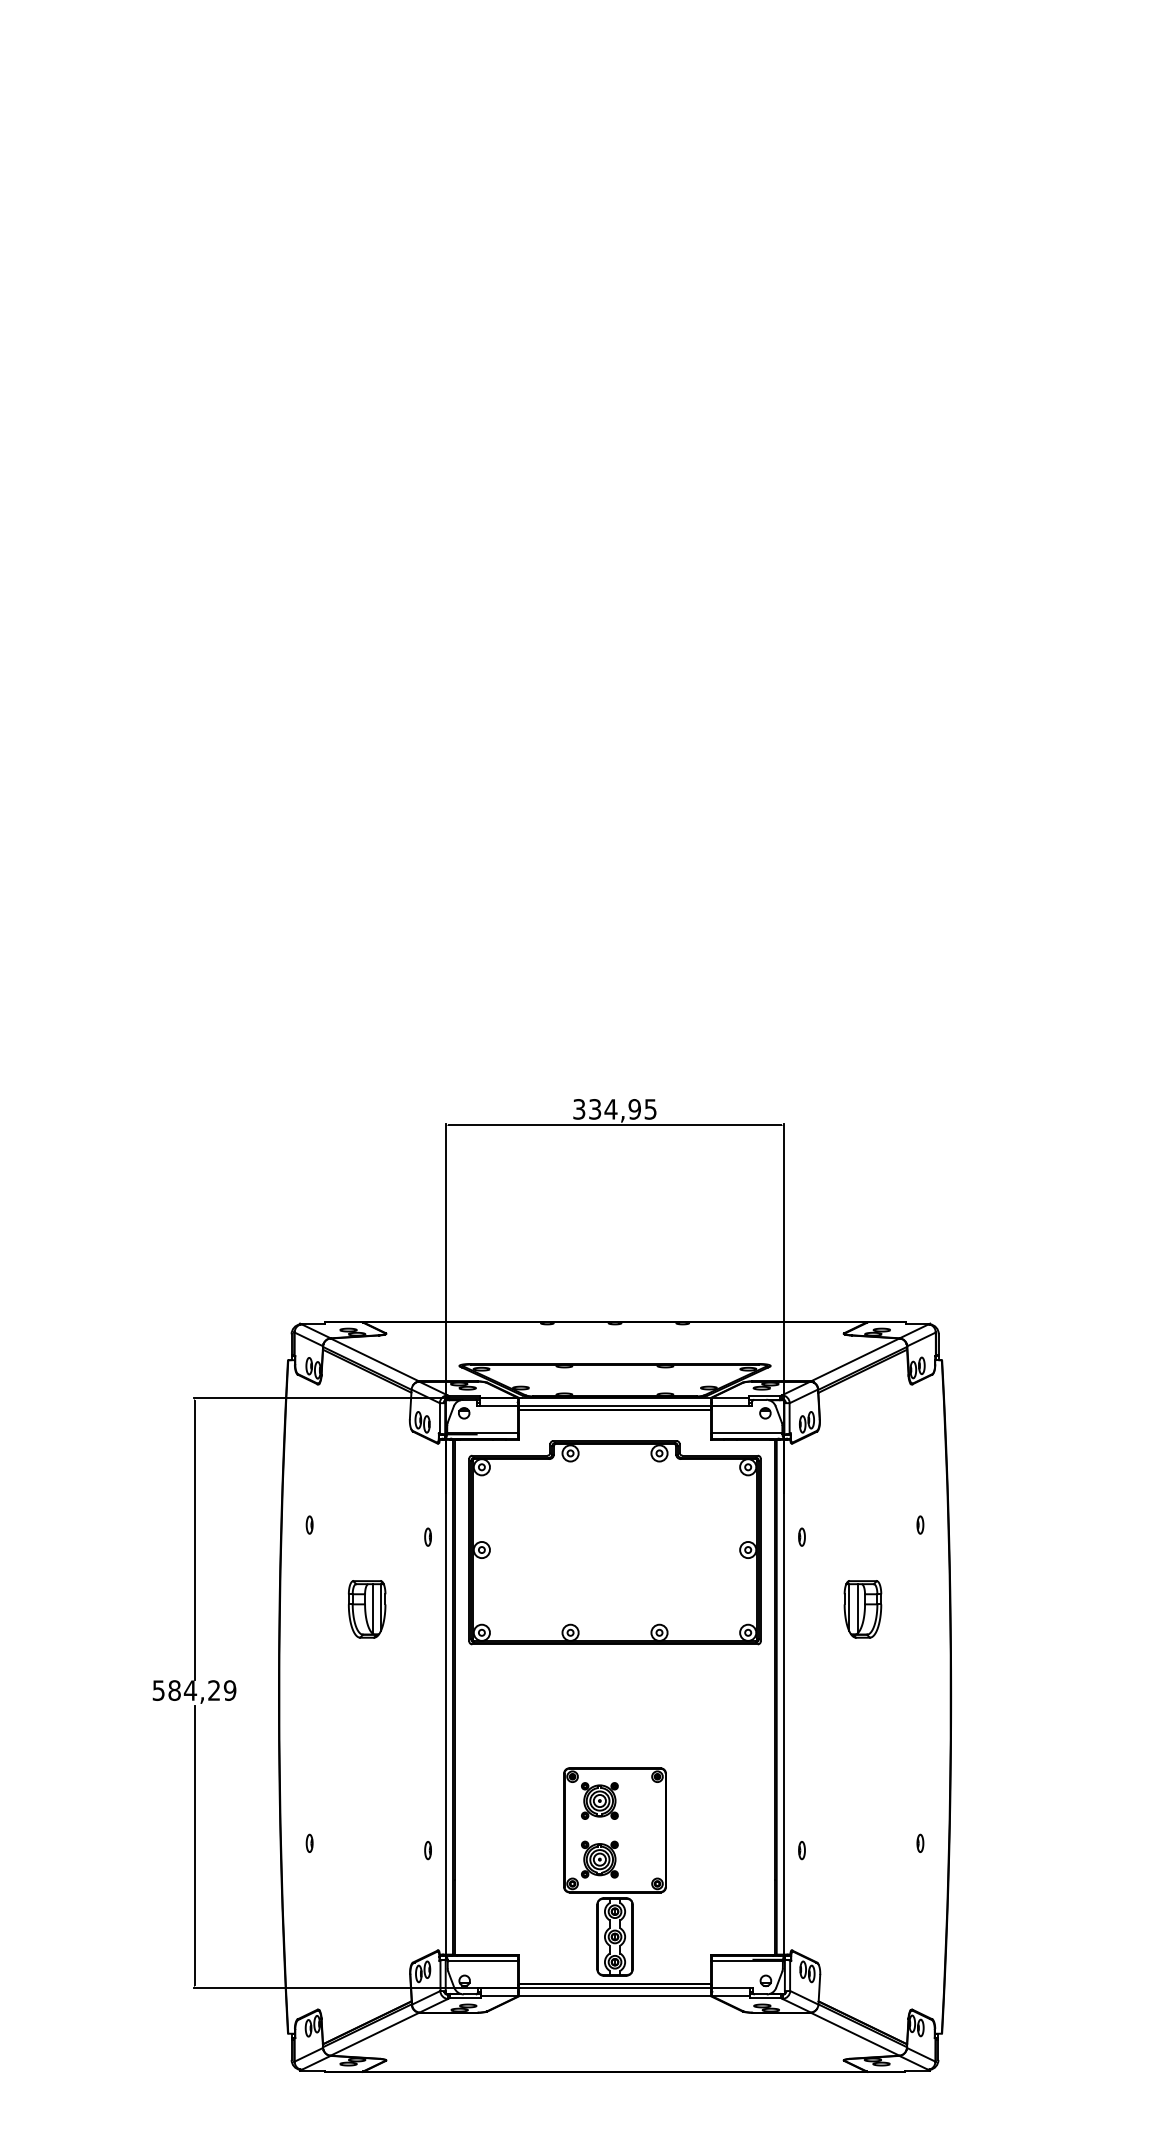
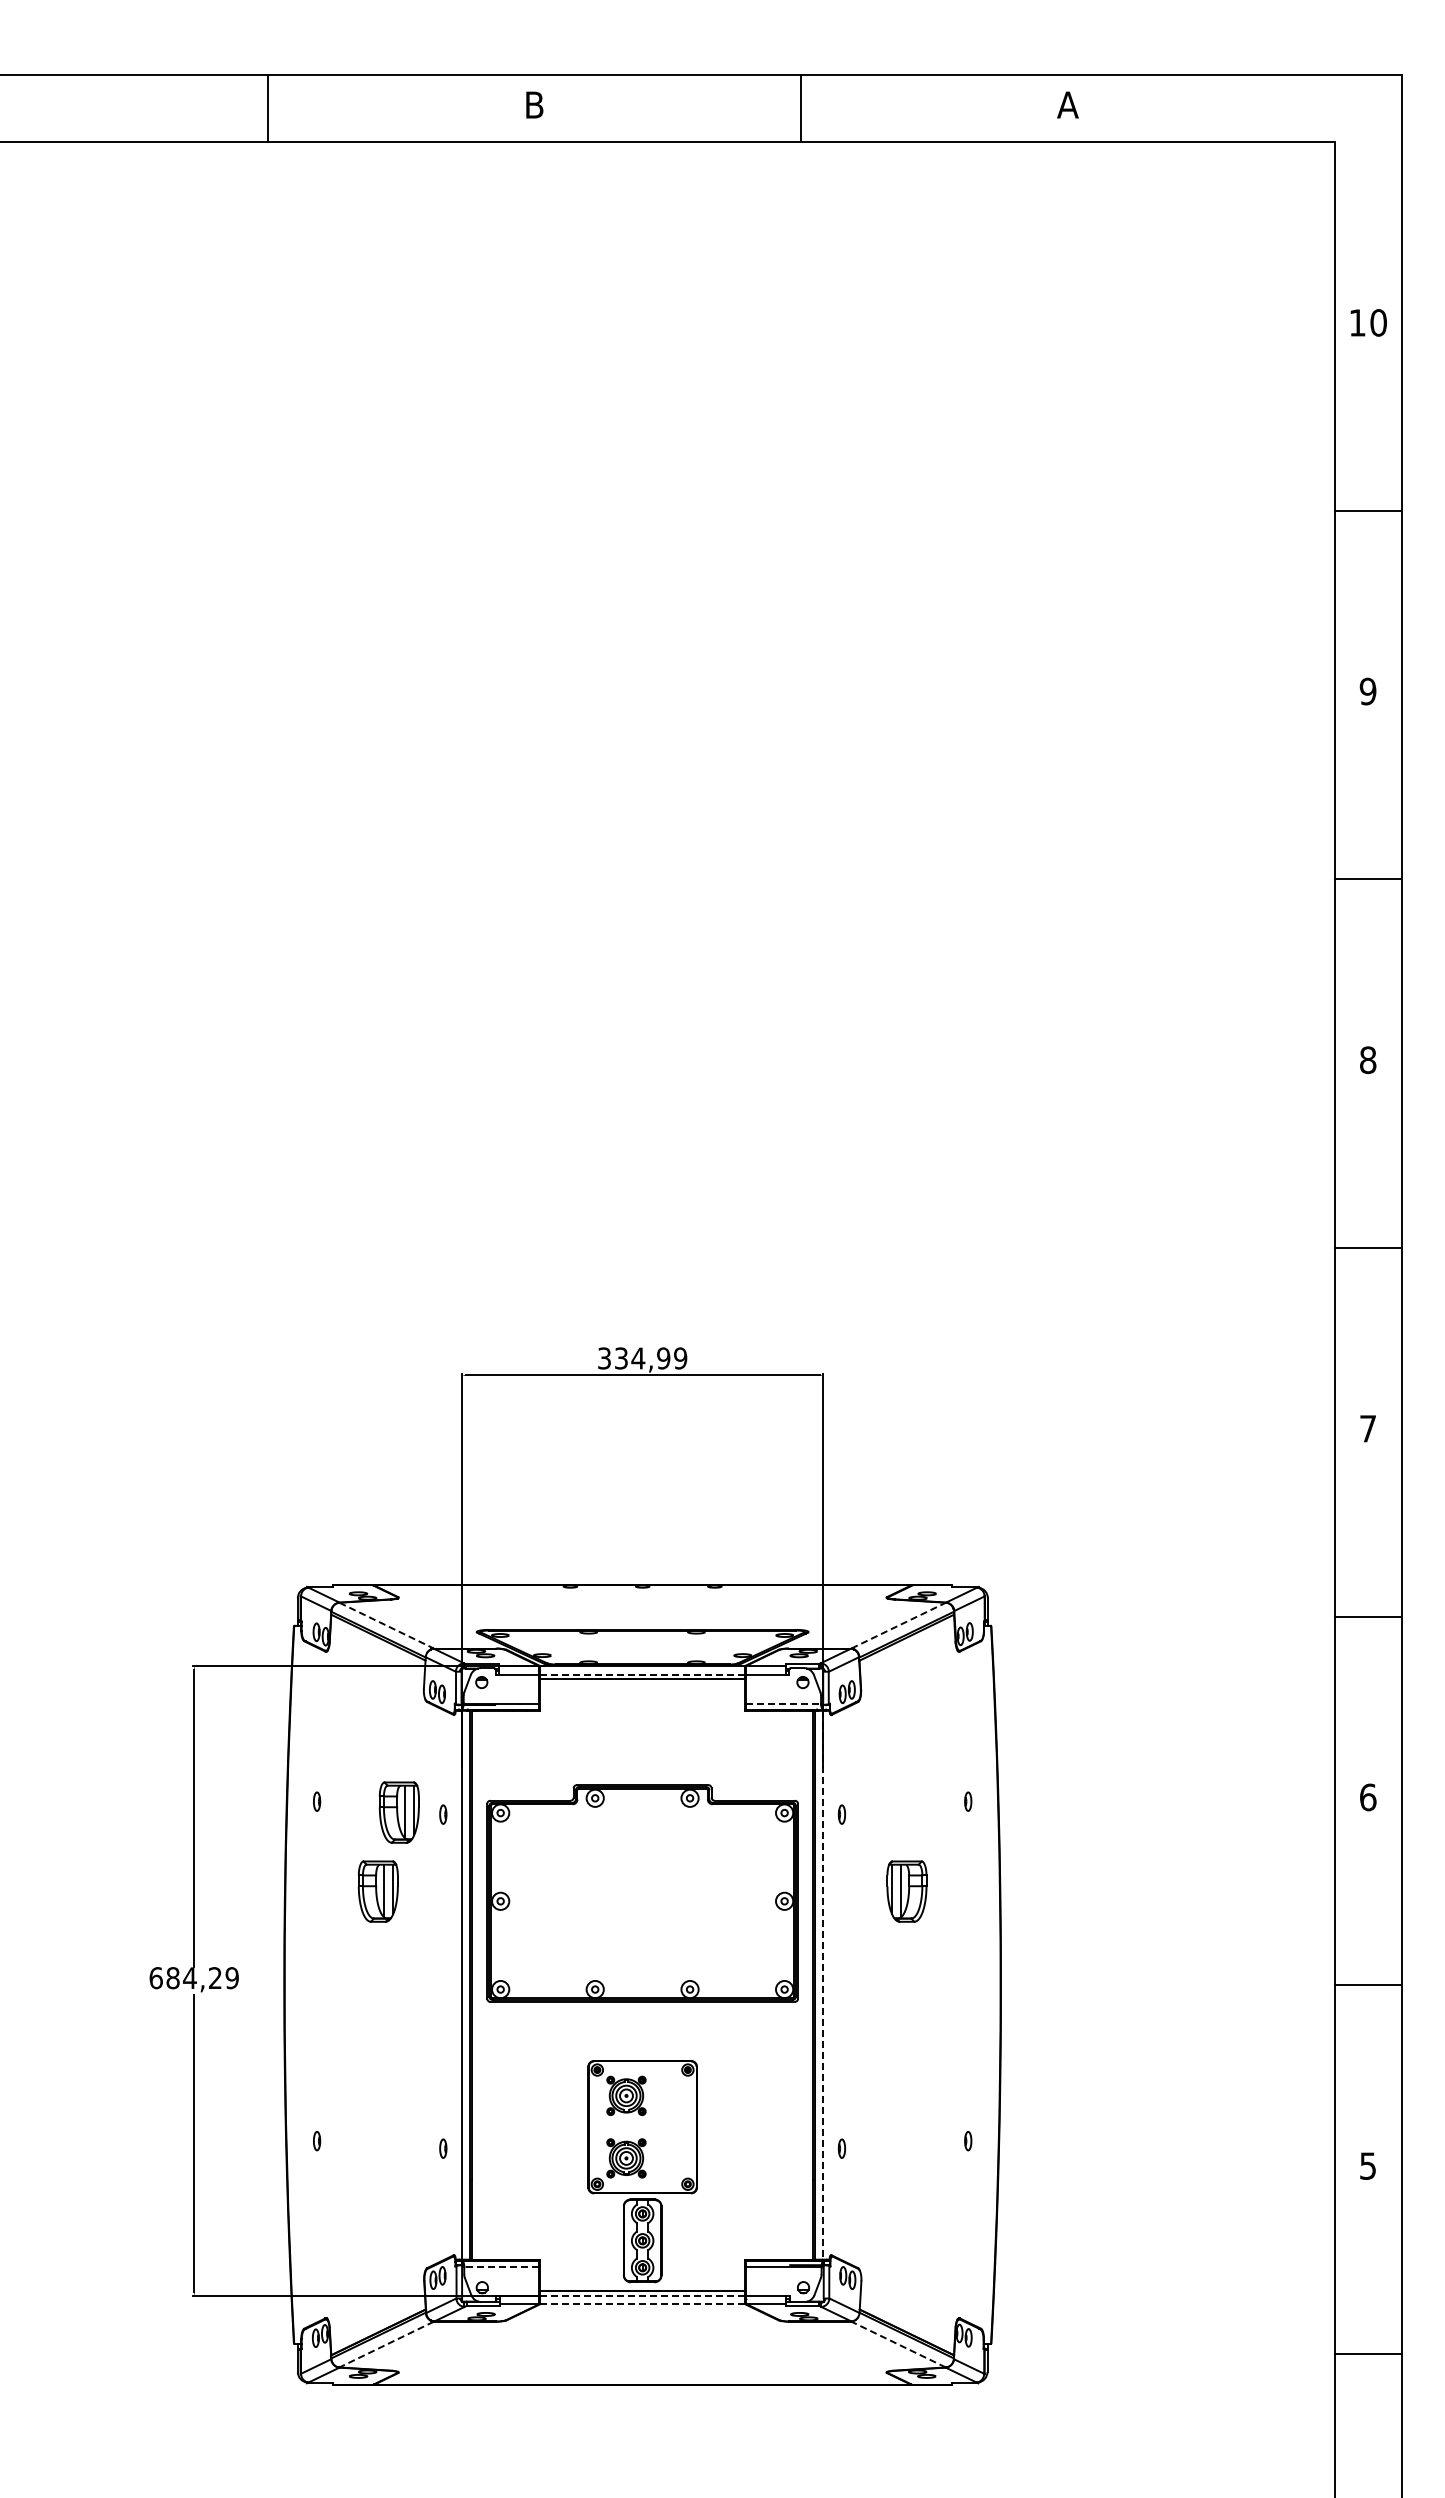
text: (650, 1109) -> (680, 1358), 334,95 -> 334,99
line: (375, 1359) -> (387, 1625), solid -> dashed
line: (855, 1359) -> (899, 1625), solid -> dashed
line: (614, 1405) -> (642, 1674), solid -> dashed
line: (747, 1432) -> (783, 1703), solid -> dashed
part: (386, 1535) -> (398, 1812), added
part: (614, 1542) -> (642, 1893), moved
text: (158, 1690) -> (155, 1978), 584,29 -> 684,29
line: (784, 1697) -> (823, 1985), solid -> dashed
line: (482, 1961) -> (501, 2266), solid -> dashed
line: (615, 1988) -> (643, 2295), solid -> dashed
line: (614, 1996) -> (642, 2304), solid -> dashed
line: (374, 2034) -> (386, 2344), solid -> dashed
line: (855, 2034) -> (898, 2344), solid -> dashed

